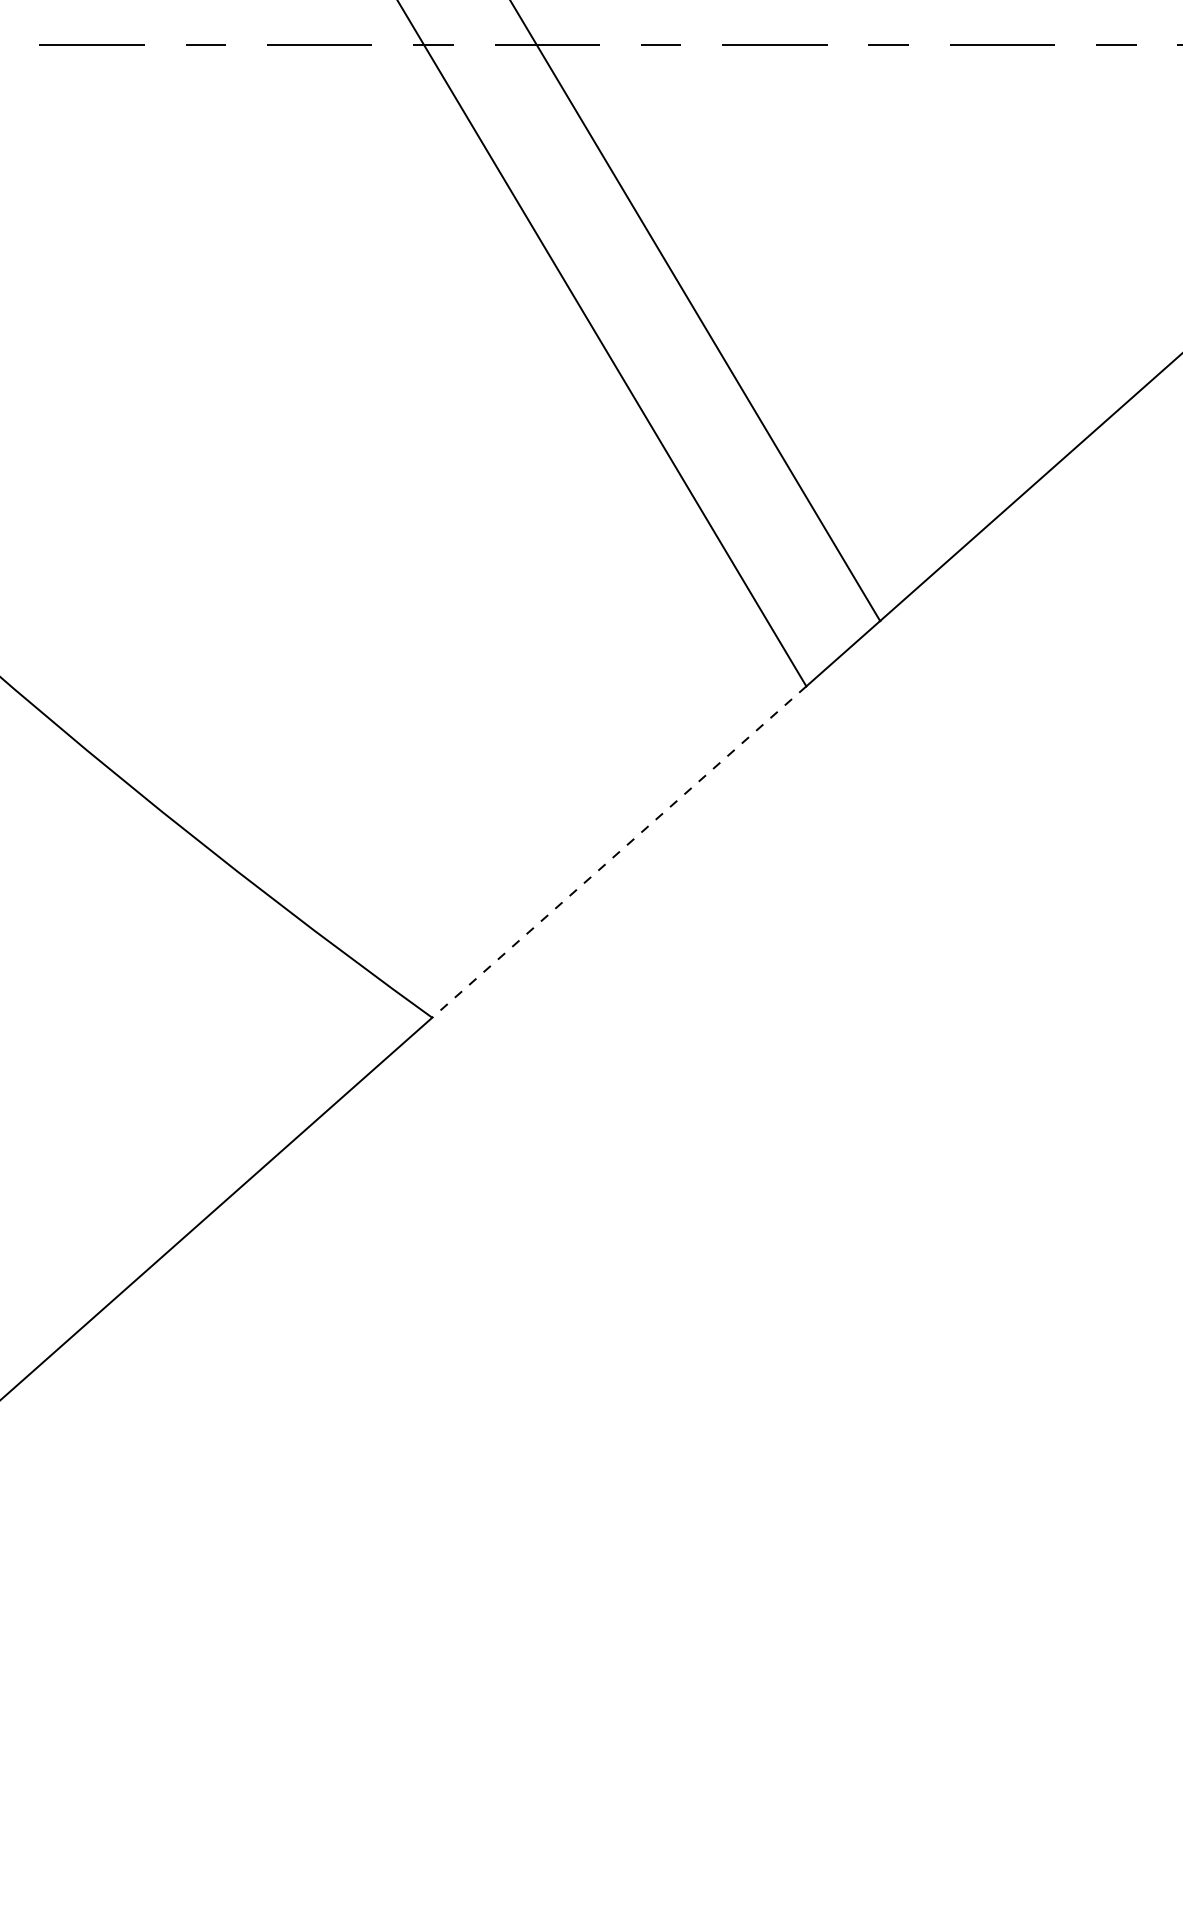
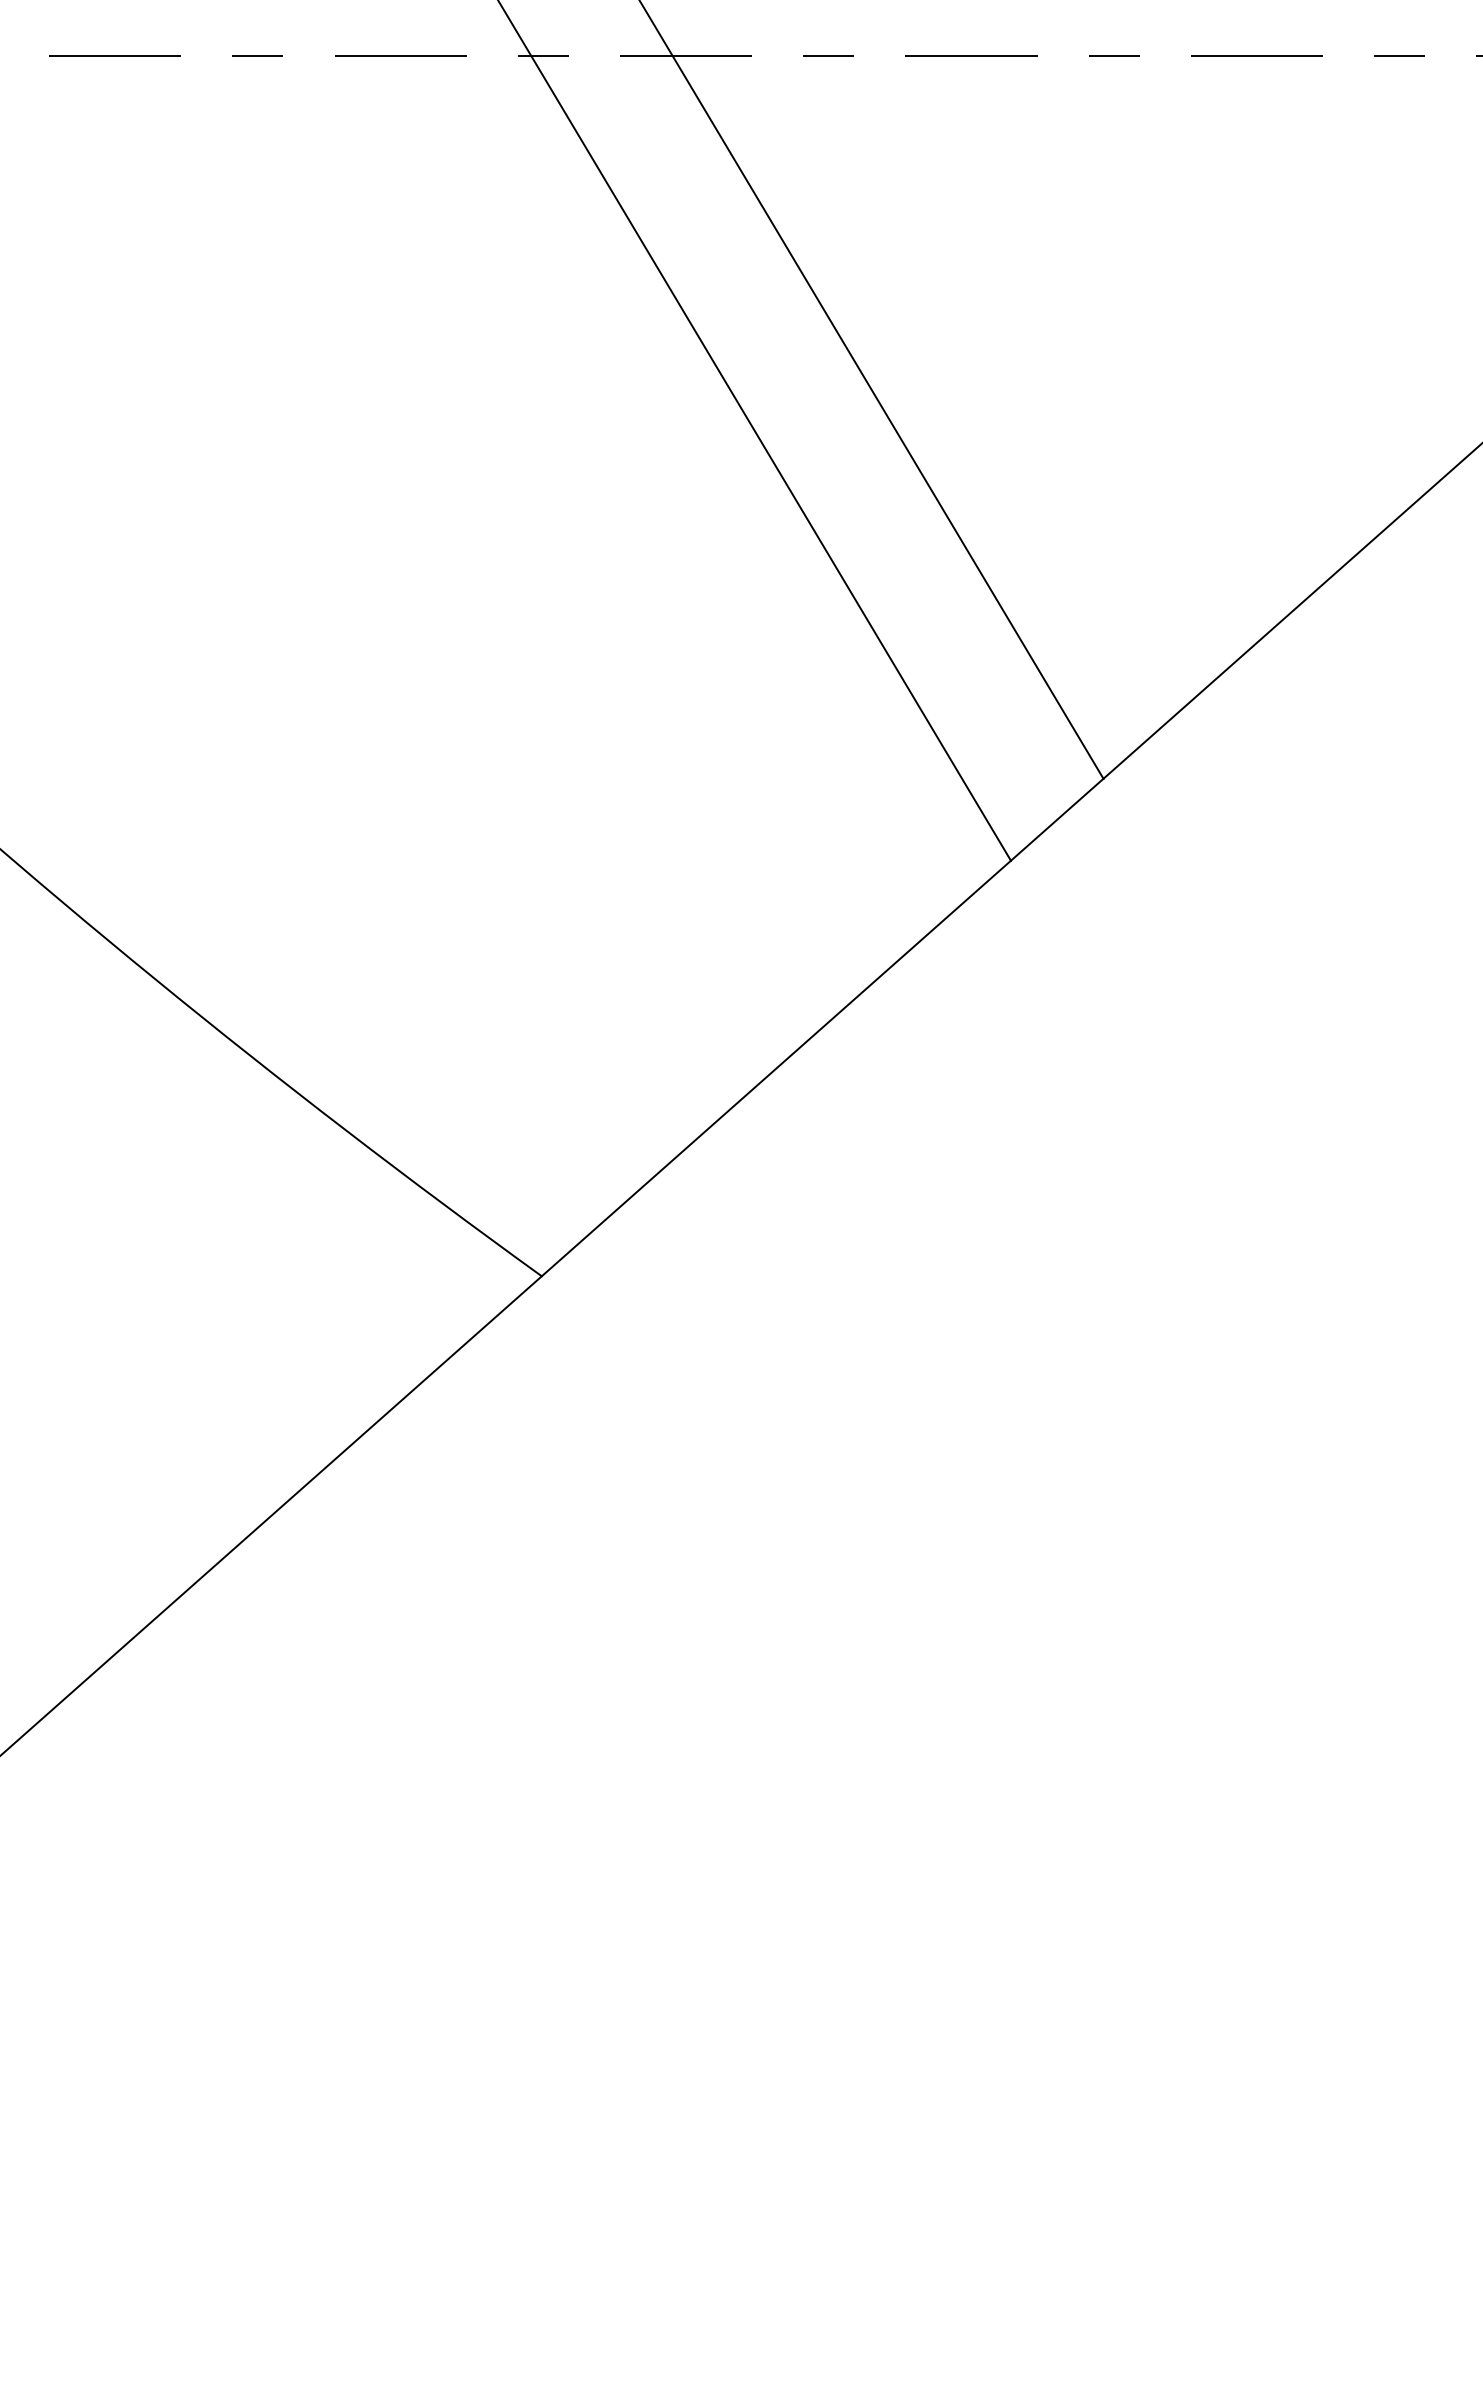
line: (619, 852) -> (776, 1068), dashed -> solid

